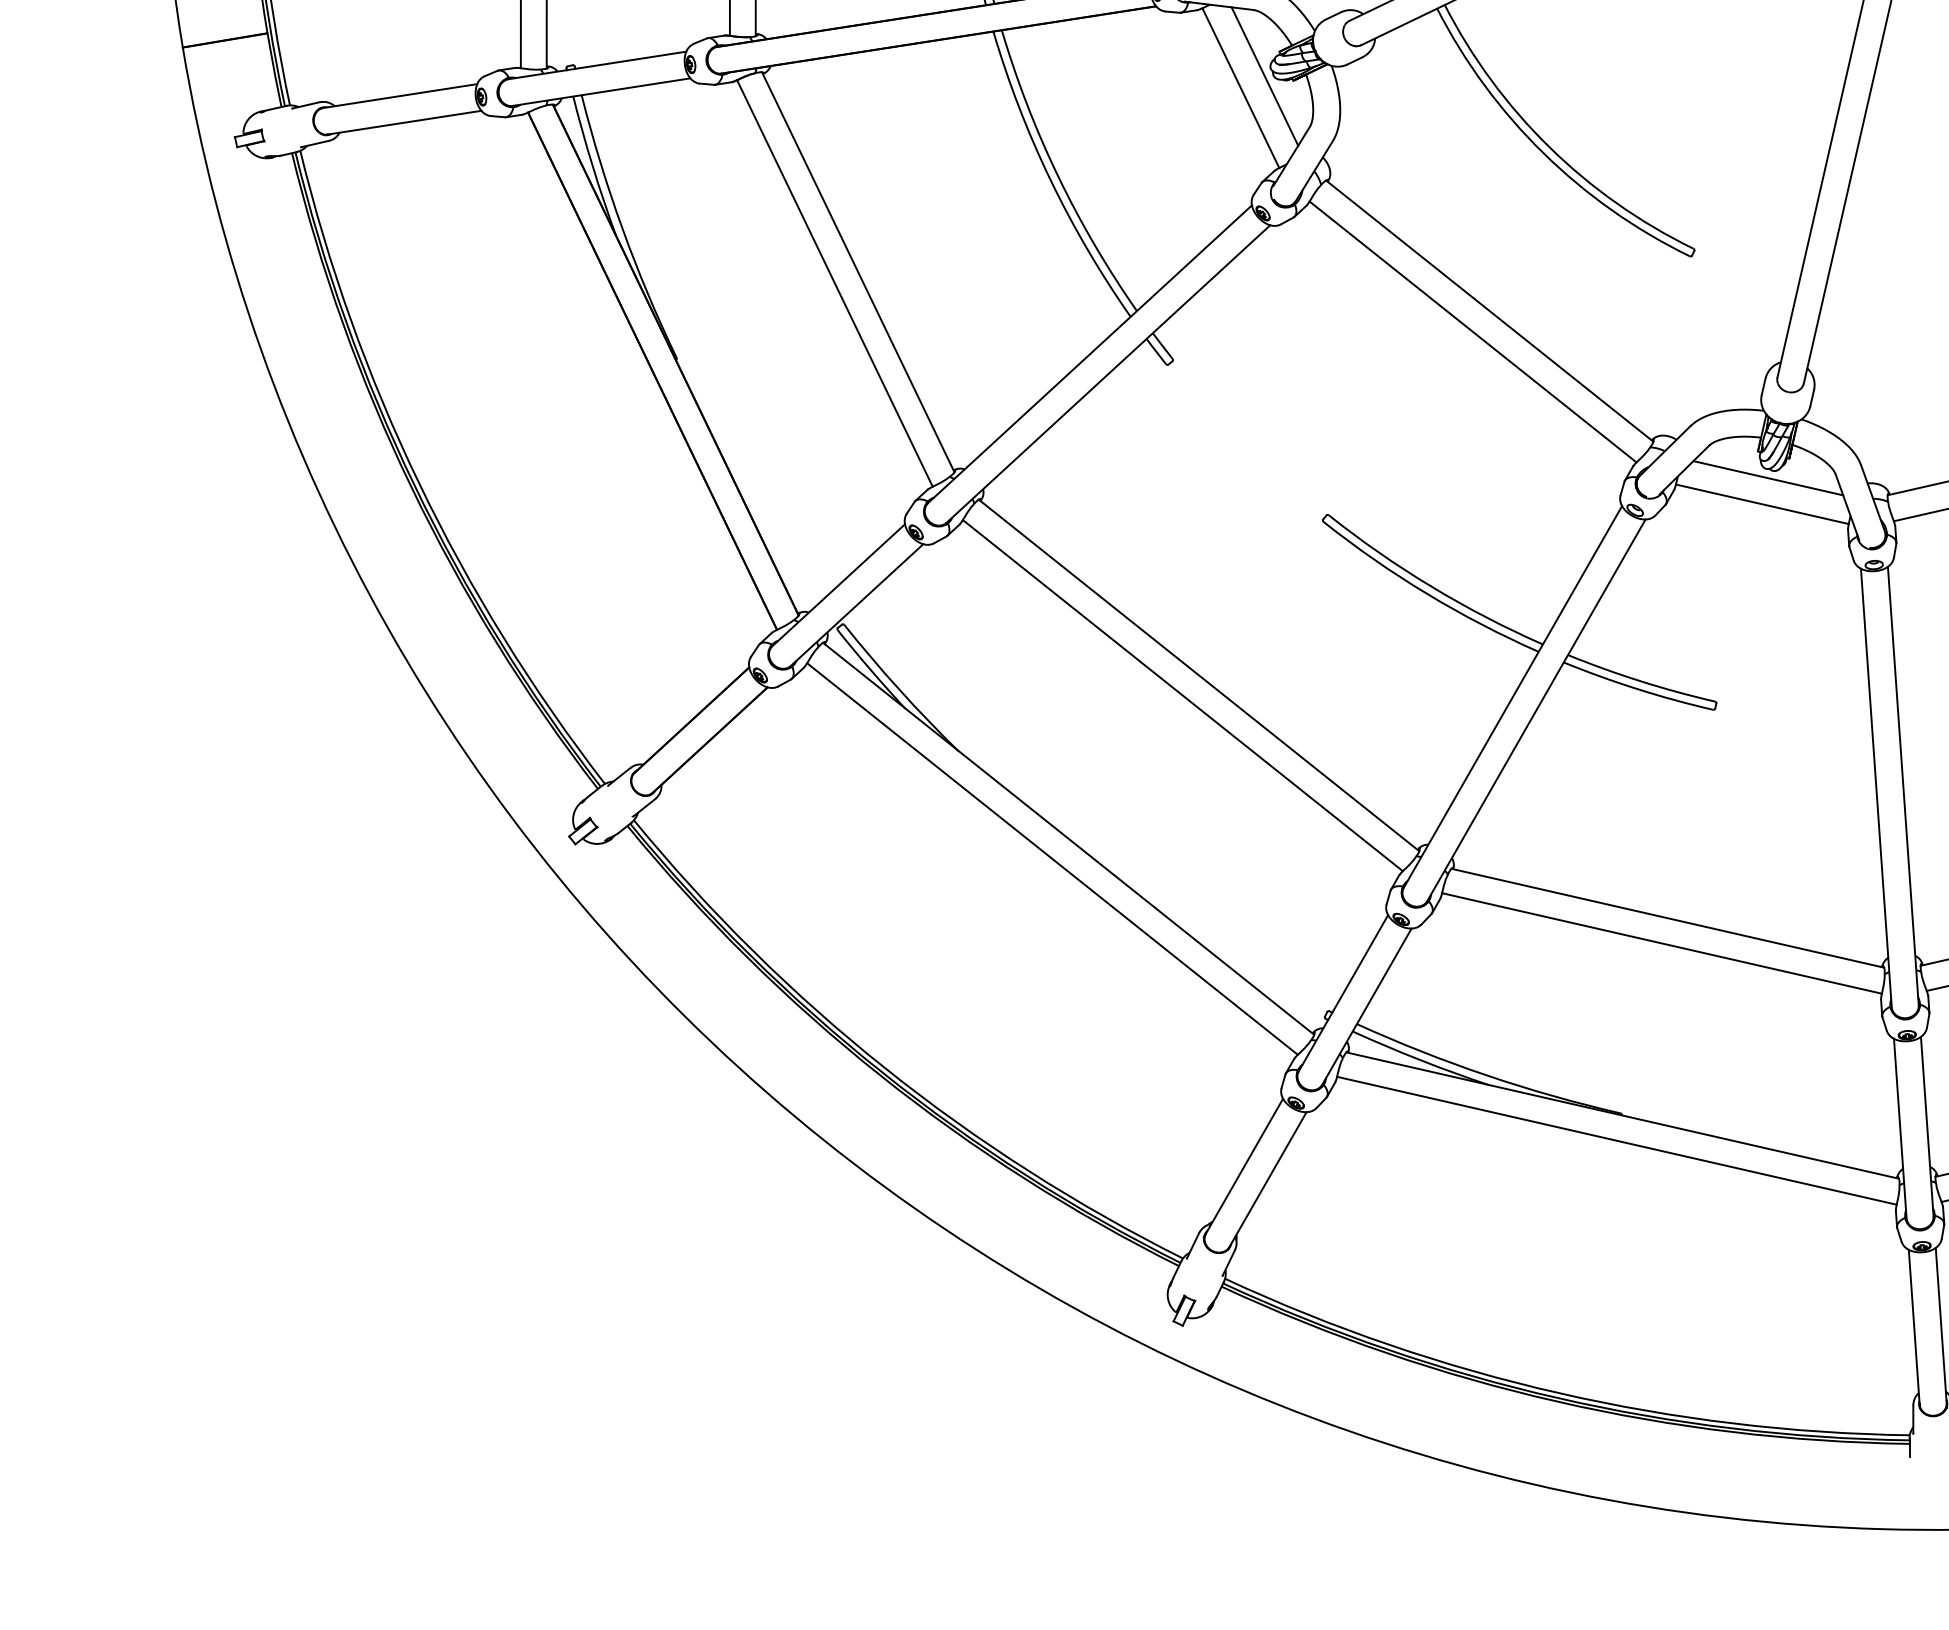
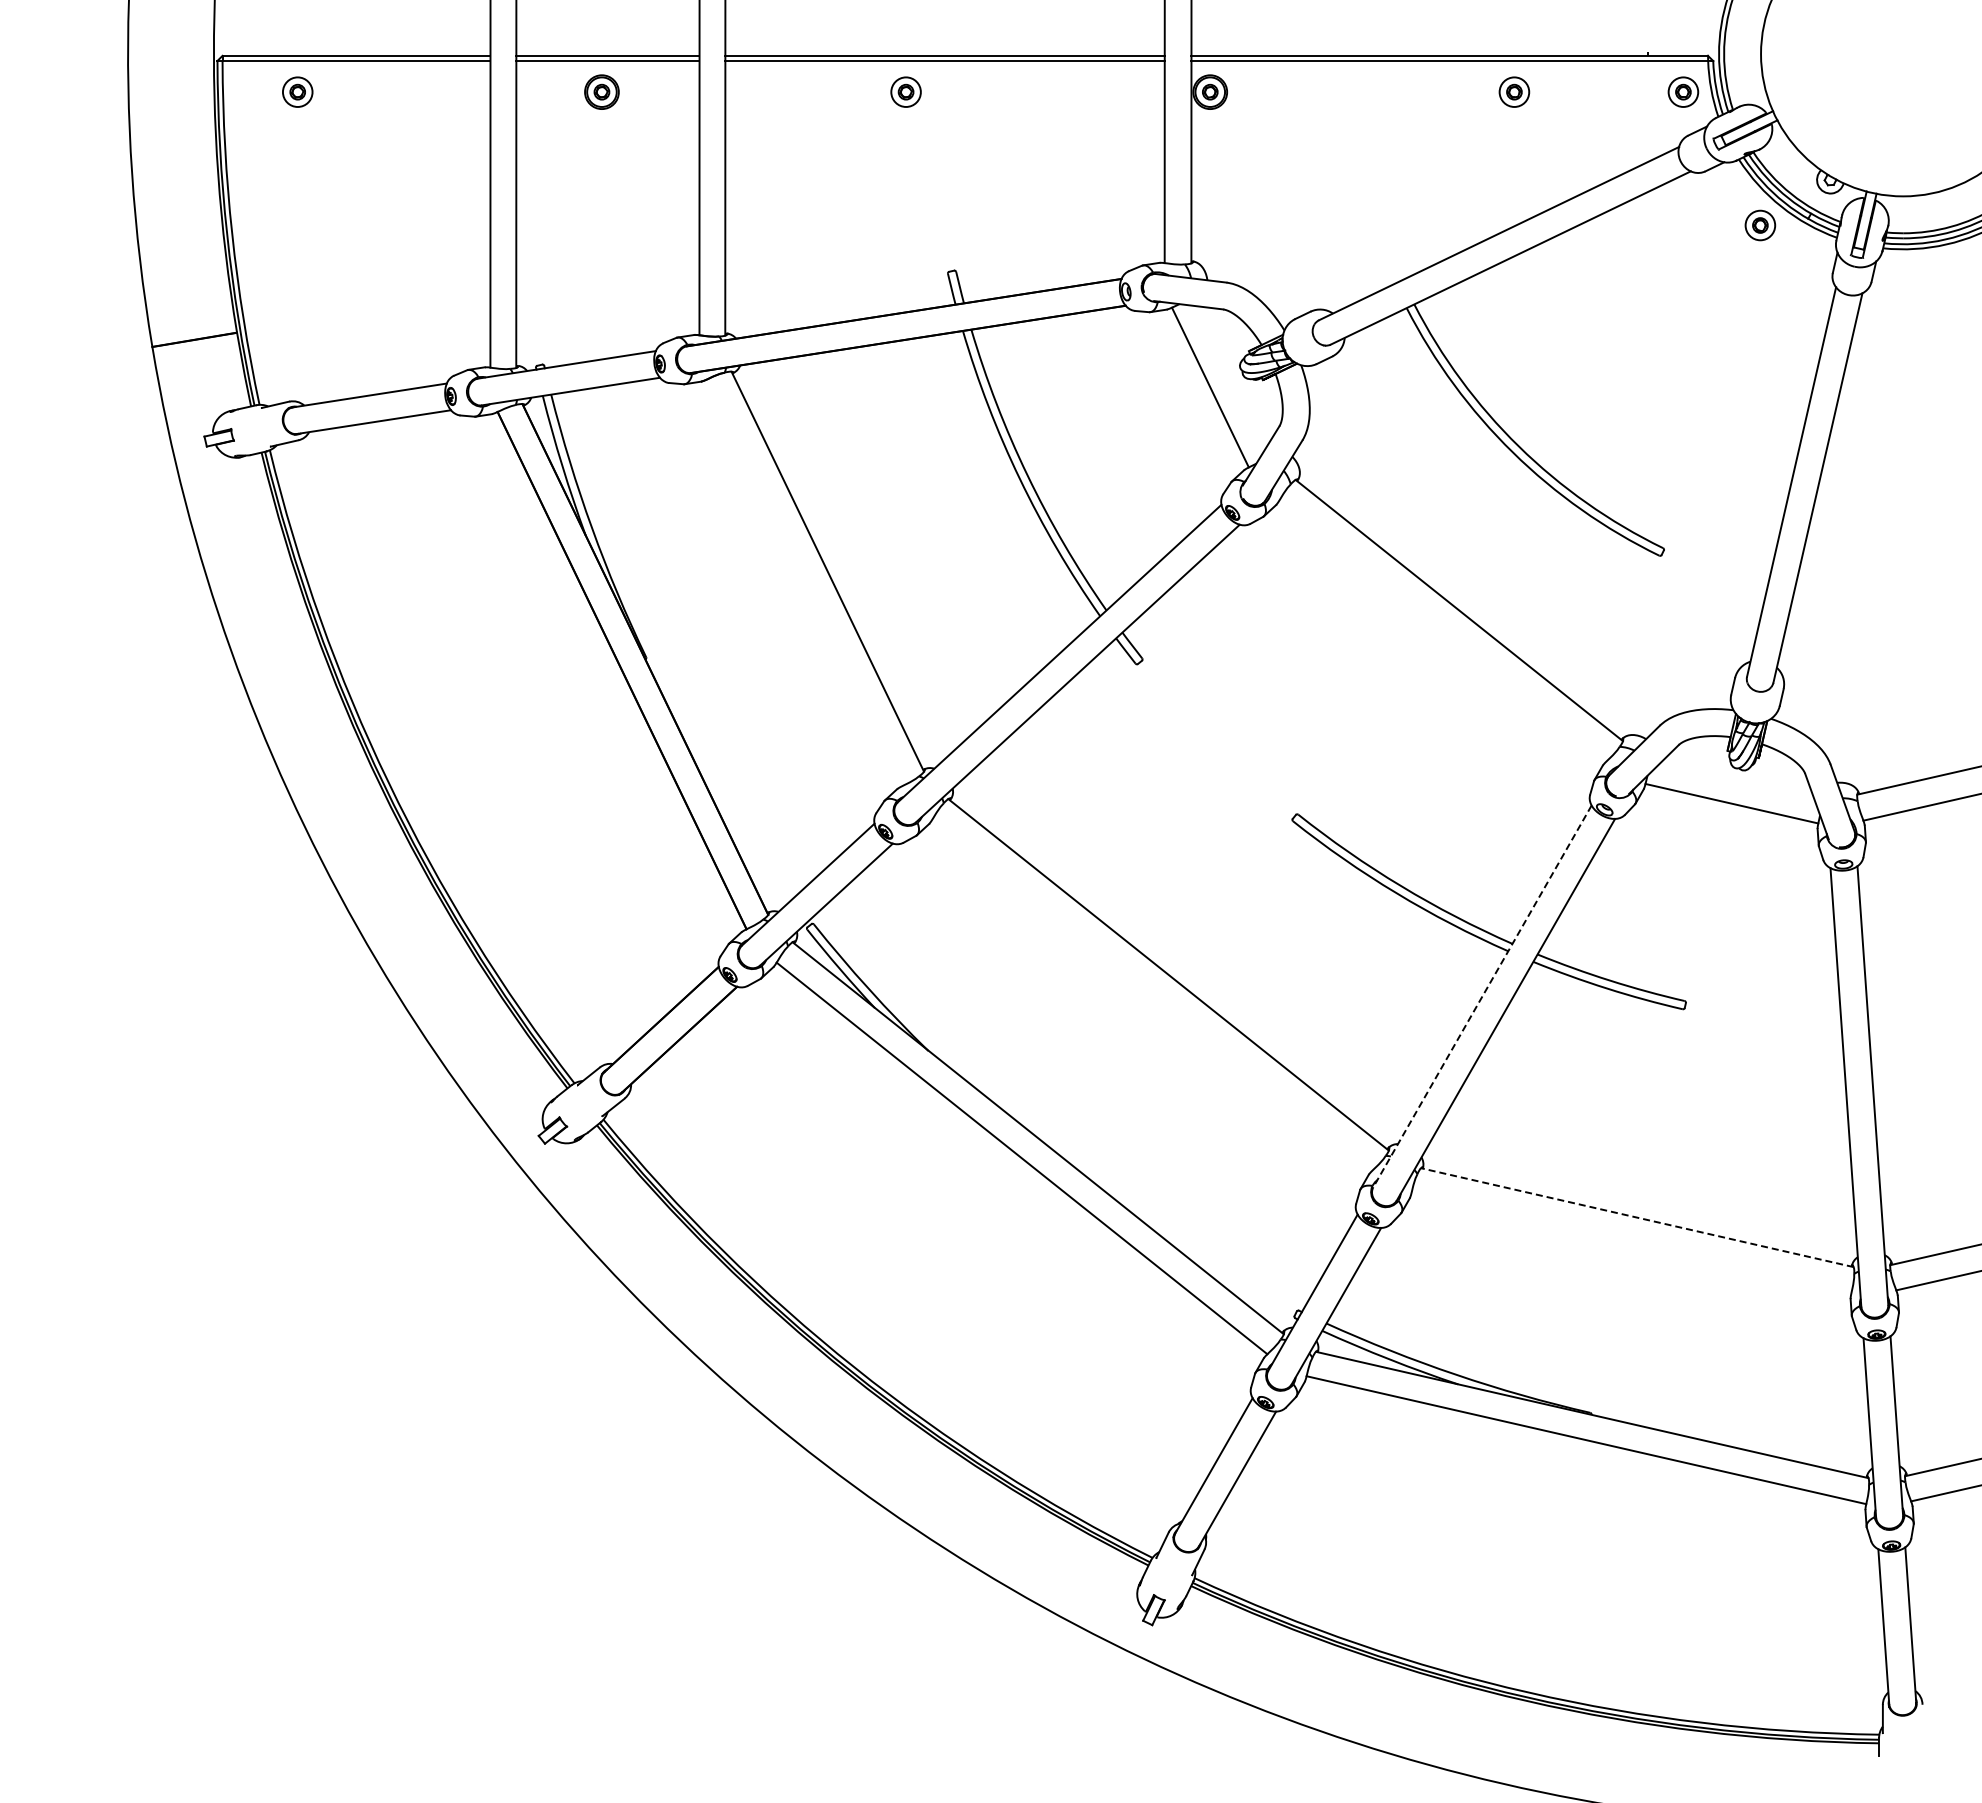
line: (1264, 76) -> (1234, 375), removed
line: (834, 283) -> (804, 582), removed
line: (1472, 331) -> (1442, 630), removed
line: (1767, 478) -> (1737, 777), removed
line: (1182, 695) -> (1152, 994), removed
line: (1512, 697) -> (1482, 996), solid -> dashed
line: (1667, 918) -> (1637, 1217), solid -> dashed
line: (1661, 943) -> (1631, 1242), removed

